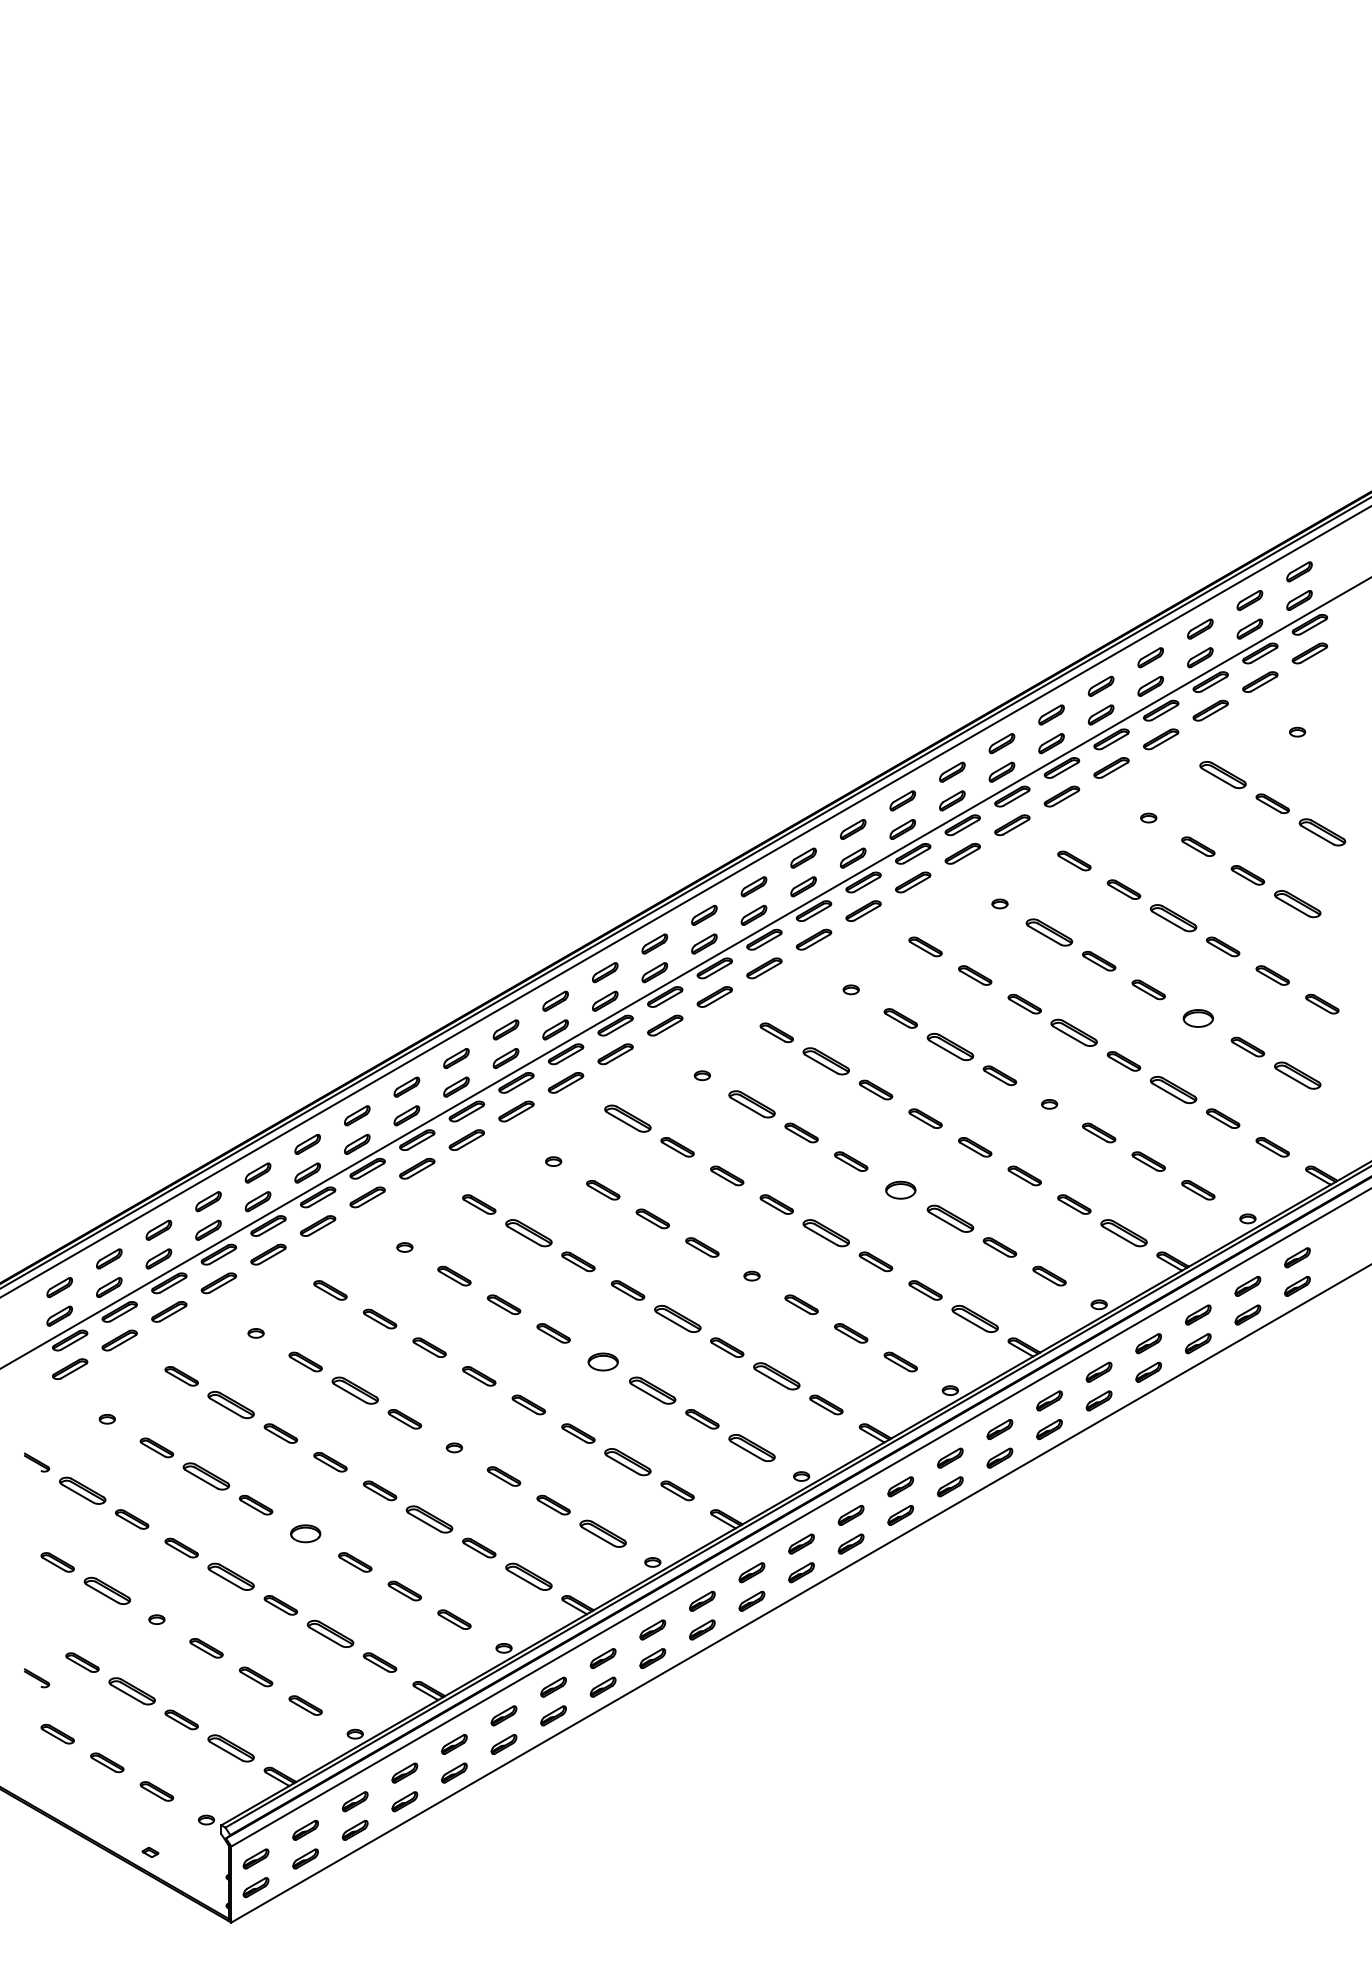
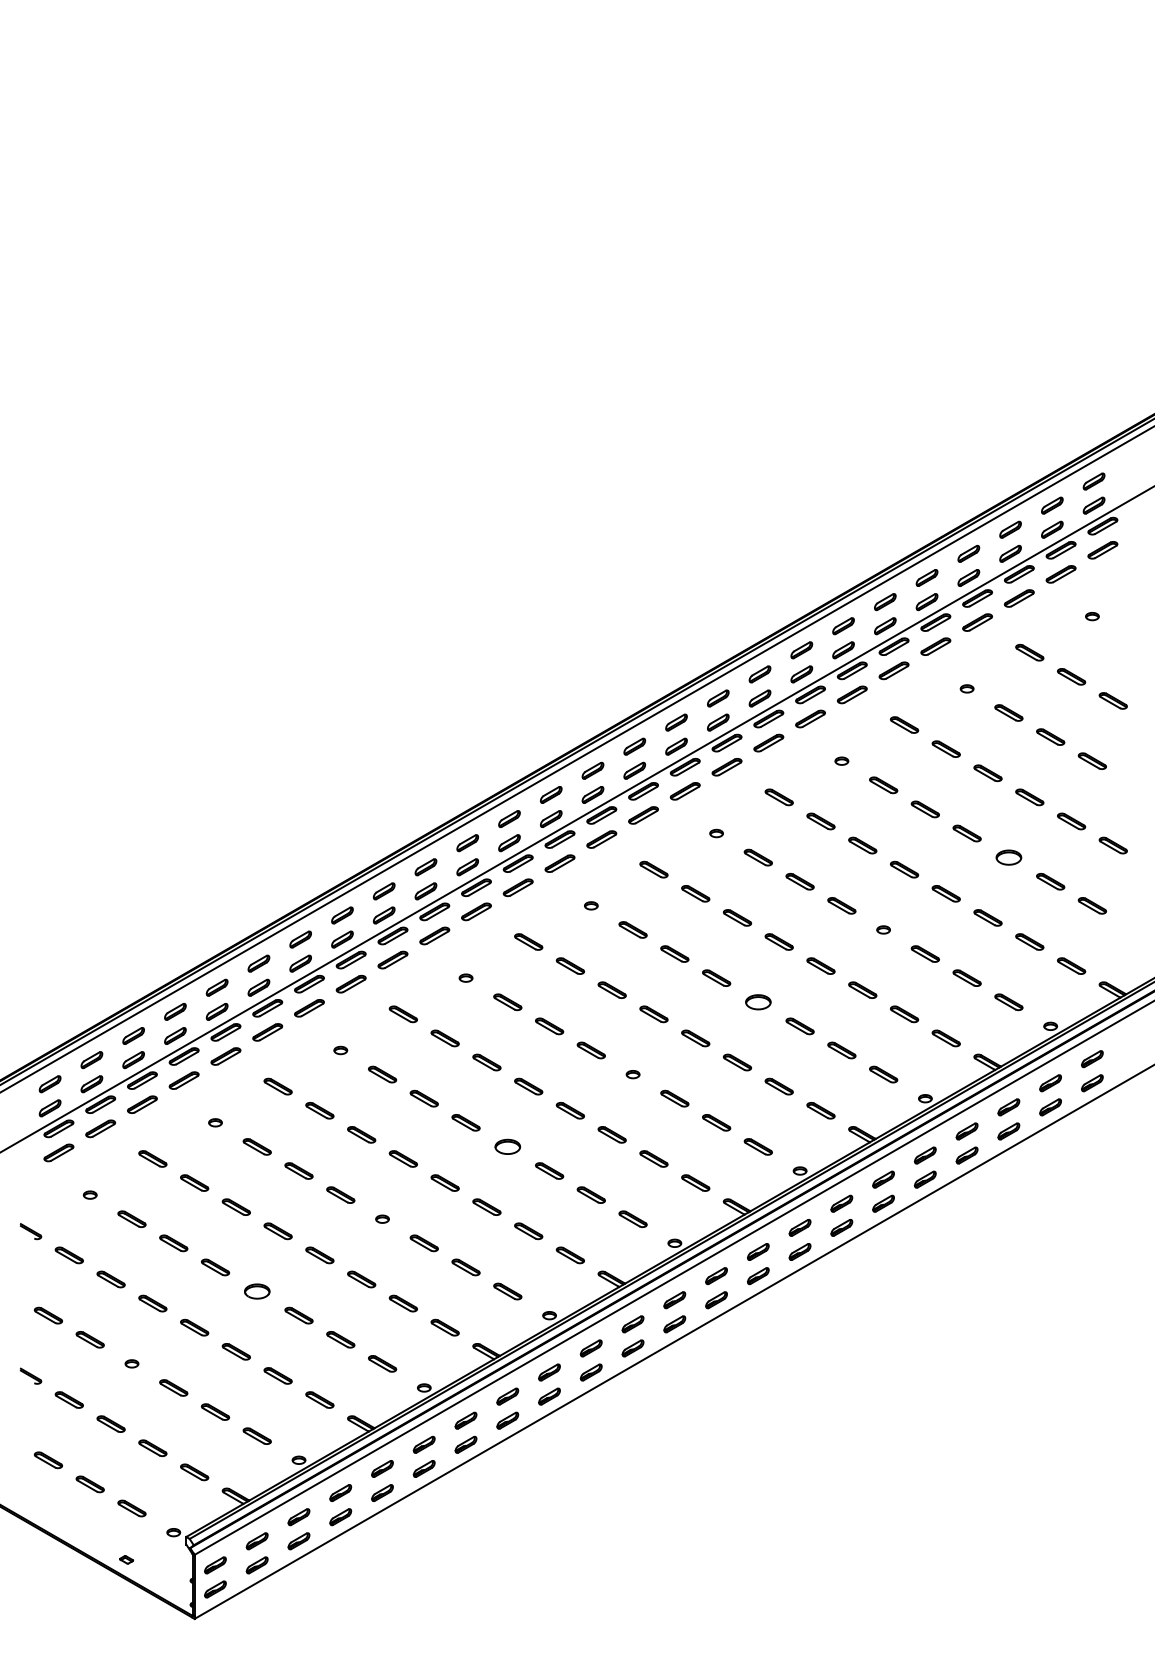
part: (1222, 774) -> (1029, 652), size x0.71
part: (1321, 831) -> (1112, 700), size x0.71
part: (1296, 903) -> (1091, 760), size x0.71
part: (1172, 918) -> (987, 773), size x0.71
part: (1049, 932) -> (883, 785), size x0.71
part: (1074, 1032) -> (904, 869), size x0.71
part: (949, 1046) -> (799, 881), size x0.71
part: (826, 1061) -> (695, 893), size x0.71
part: (1296, 1075) -> (1091, 905), size x0.71
part: (1172, 1089) -> (987, 917), size x0.71
part: (751, 1103) -> (632, 929), size x0.71
part: (627, 1118) -> (528, 941), size x0.71
part: (949, 1219) -> (799, 1026), size x0.71
part: (528, 1233) -> (444, 1038), size x0.71
part: (826, 1233) -> (695, 1038), size x0.71
part: (1123, 1233) -> (945, 1038), size x0.71
part: (676, 1318) -> (569, 1110), size x0.71
part: (974, 1318) -> (820, 1110), size x0.71
part: (776, 1375) -> (653, 1158), size x0.71
part: (354, 1390) -> (298, 1170), size x0.71
part: (652, 1390) -> (549, 1170), size x0.71
part: (231, 1404) -> (194, 1182), size x0.71
part: (751, 1447) -> (632, 1218), size x0.71
part: (627, 1462) -> (528, 1231), size x0.71
part: (206, 1476) -> (173, 1243), size x0.71
part: (81, 1490) -> (68, 1255), size x0.71
part: (429, 1519) -> (361, 1279), size x0.71
part: (602, 1533) -> (507, 1291), size x0.71
part: (231, 1576) -> (194, 1327), size x0.71
part: (528, 1576) -> (444, 1327), size x0.71
part: (106, 1590) -> (89, 1339), size x0.71
part: (329, 1633) -> (277, 1375), size x0.71
part: (36, 1677) -> (30, 1375), moved
part: (131, 1690) -> (110, 1423), size x0.71
part: (231, 1748) -> (194, 1472), size x0.71

